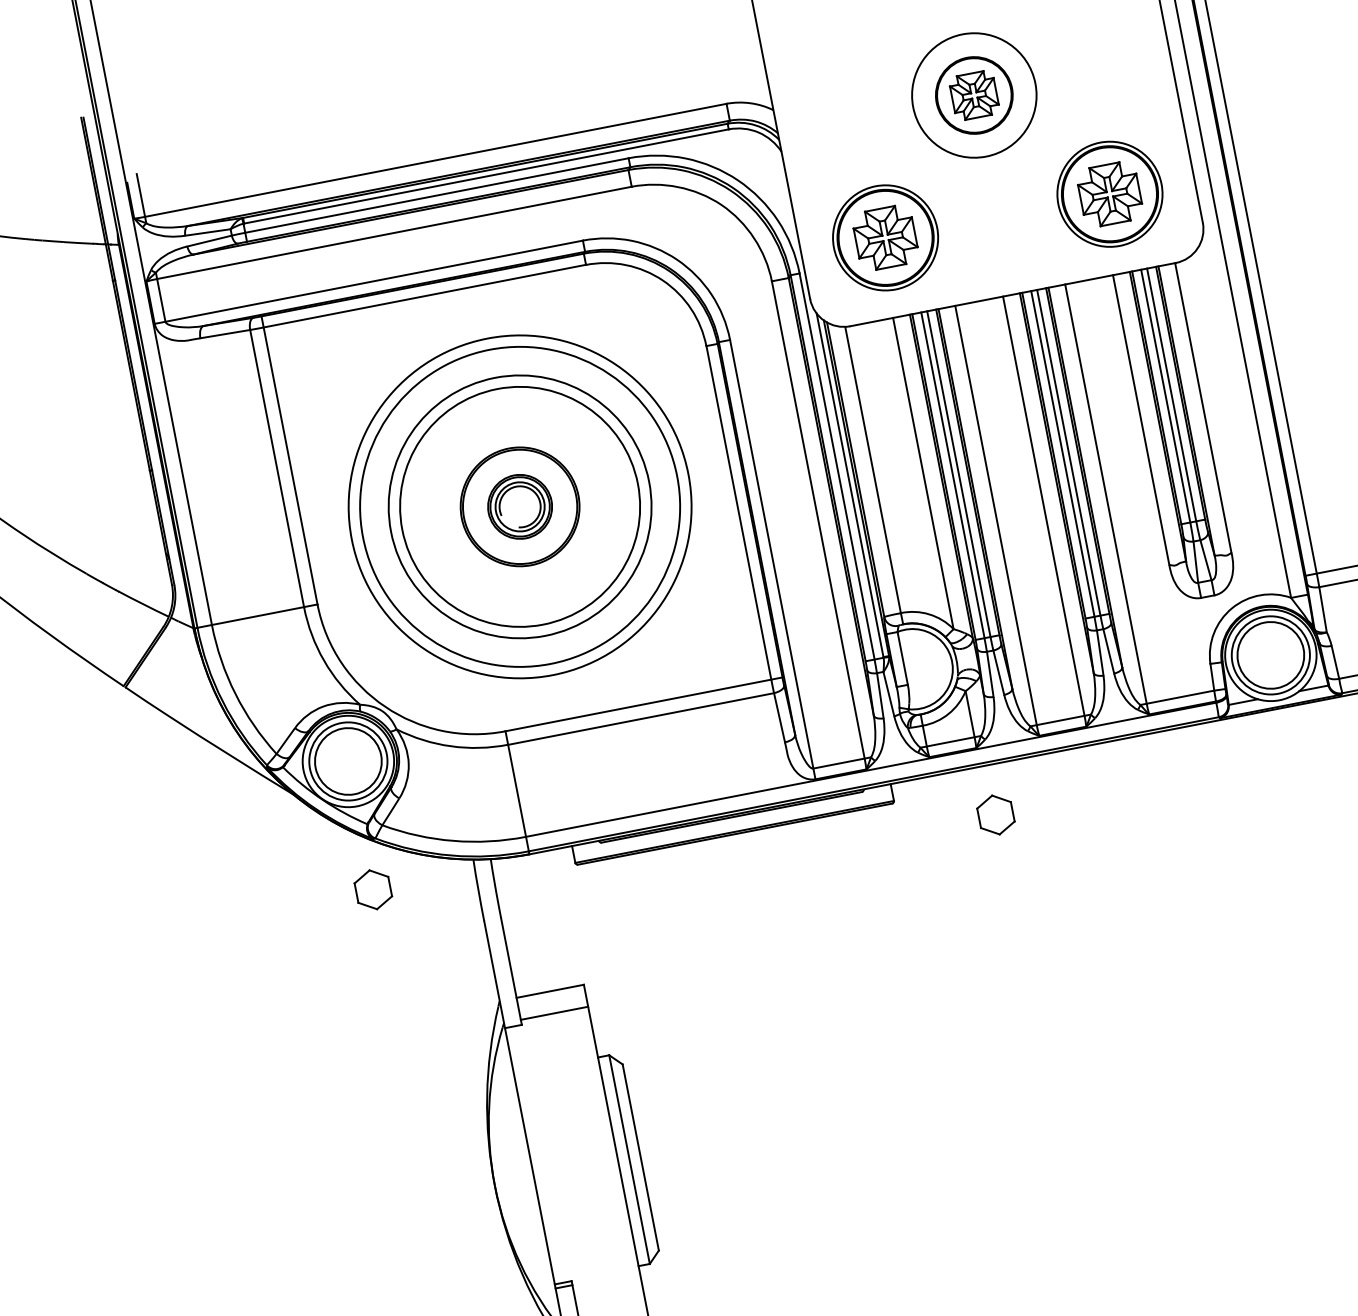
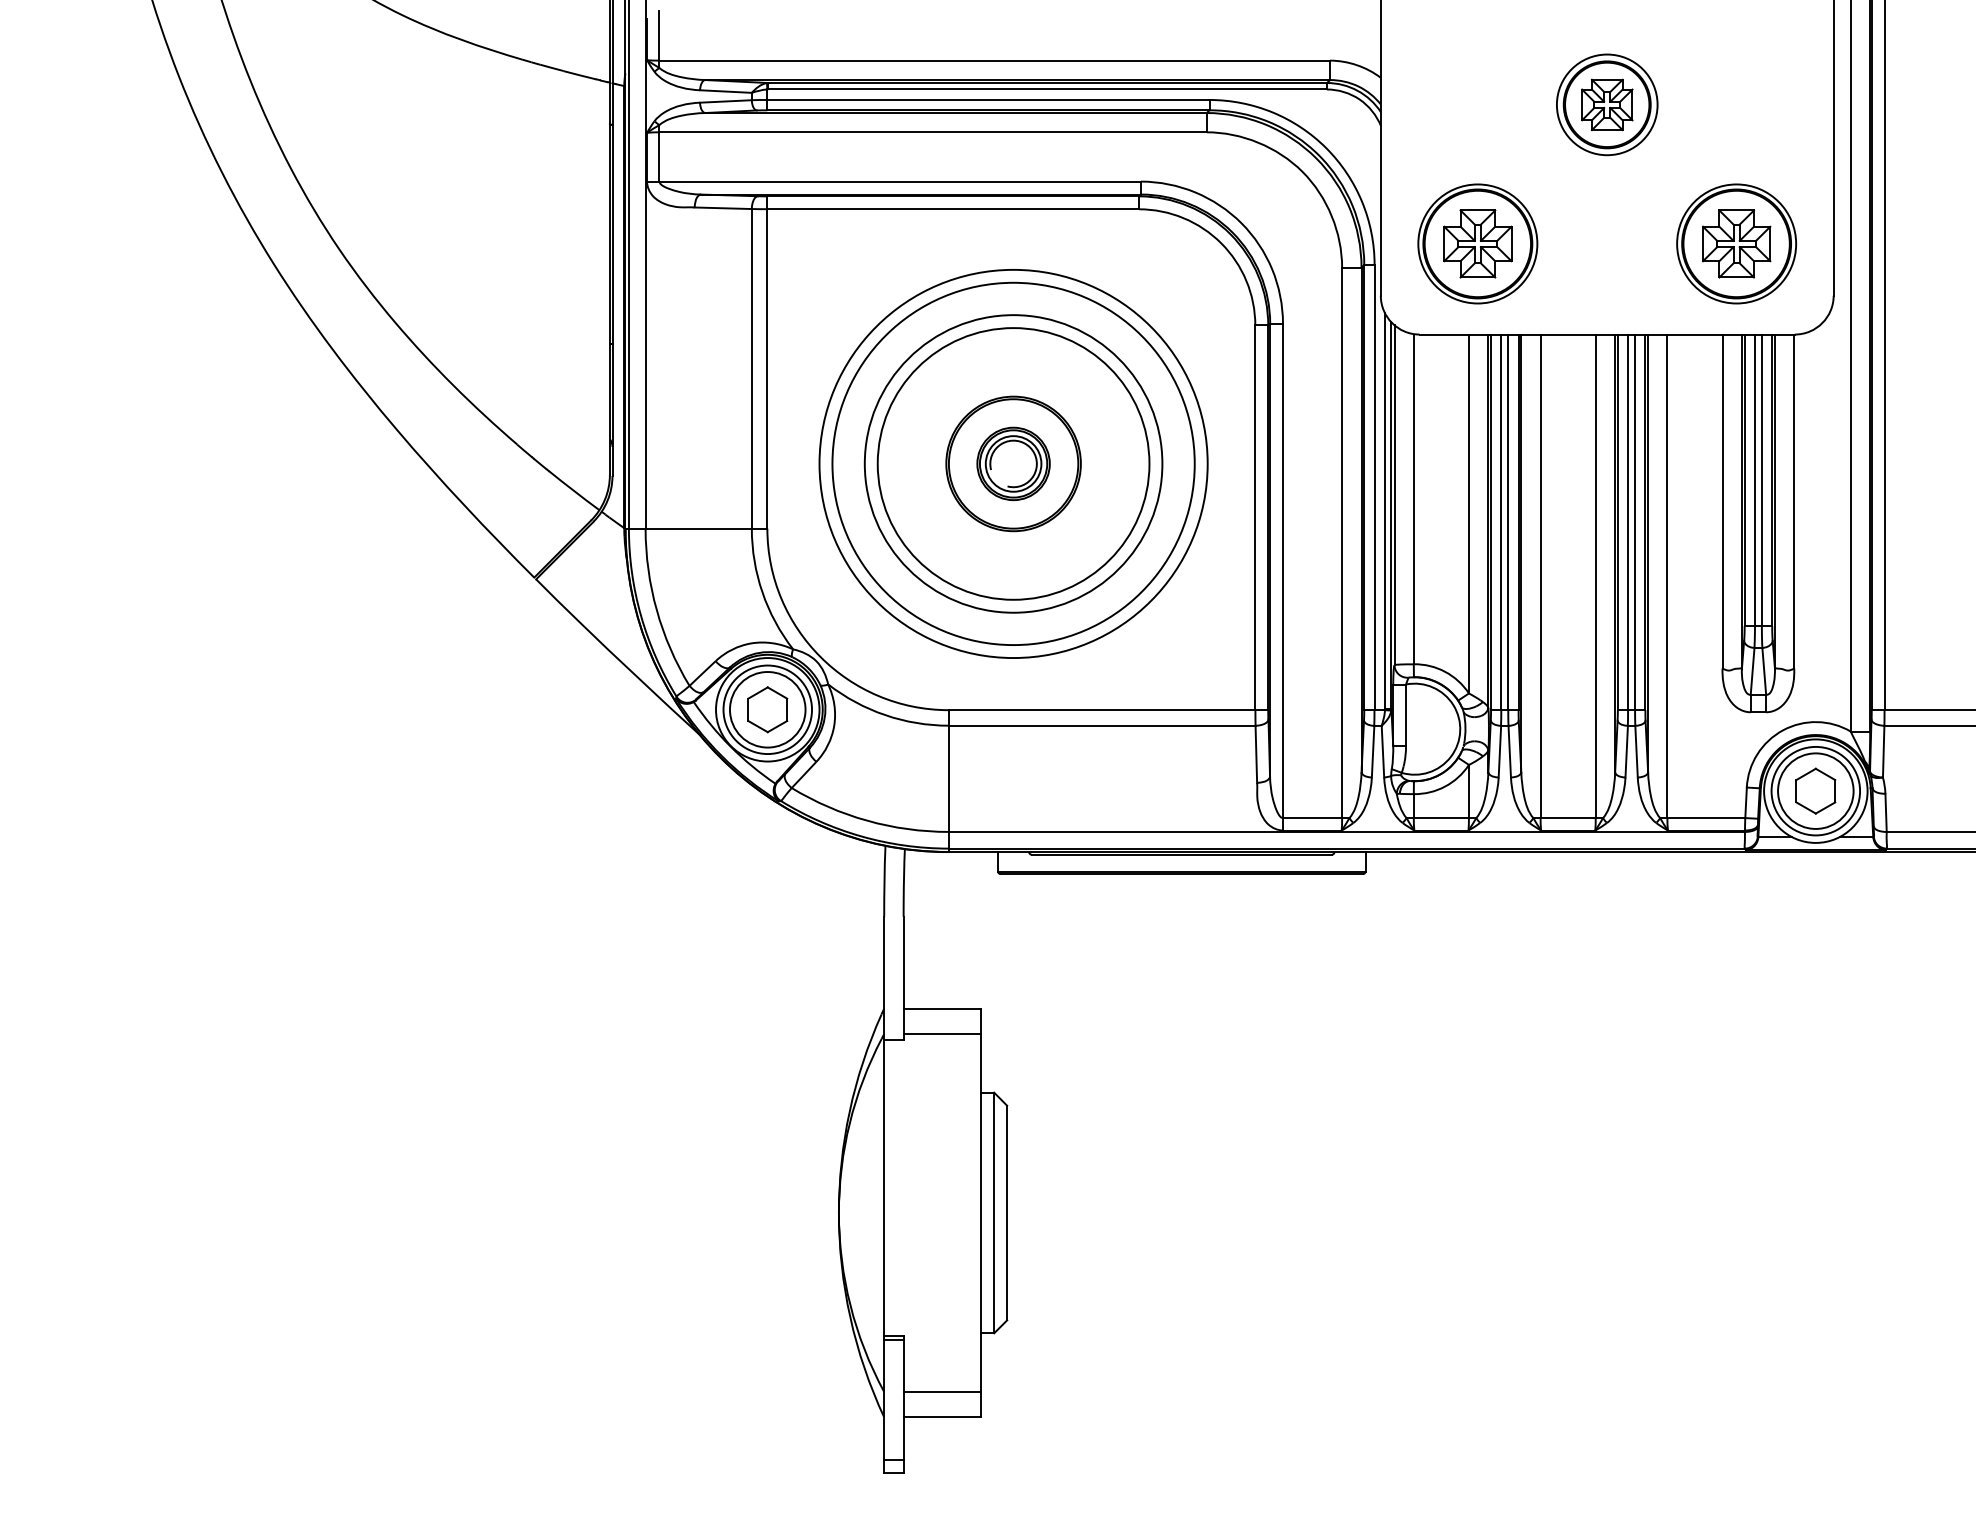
circle: (973, 95) -> (1606, 104), size x0.71
part: (995, 814) -> (1815, 790), moved
part: (373, 889) -> (767, 709), moved

